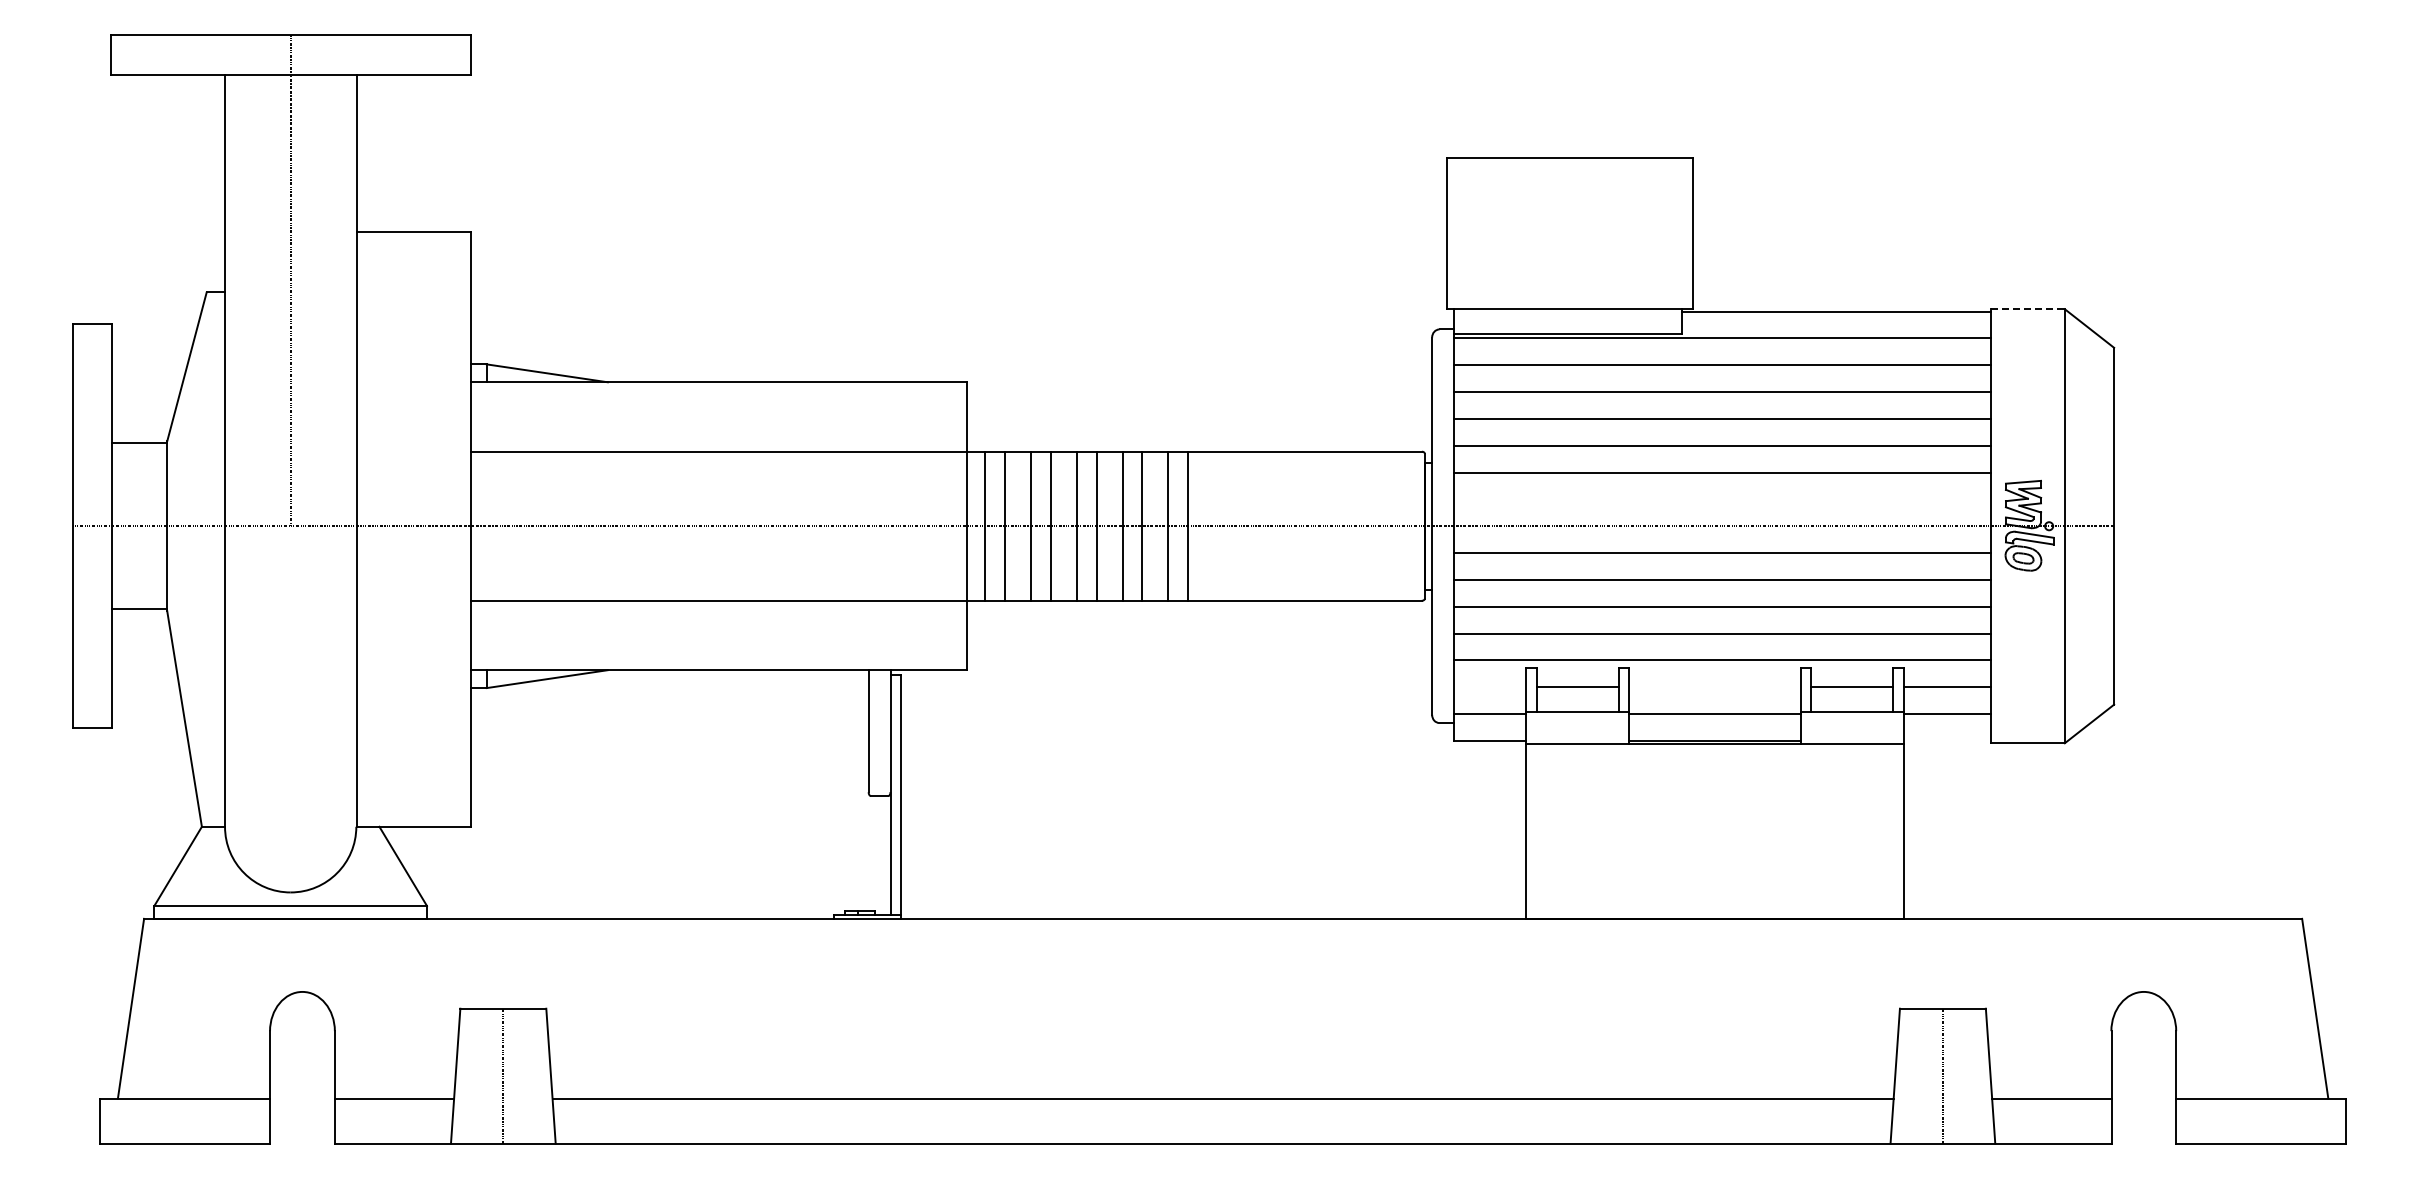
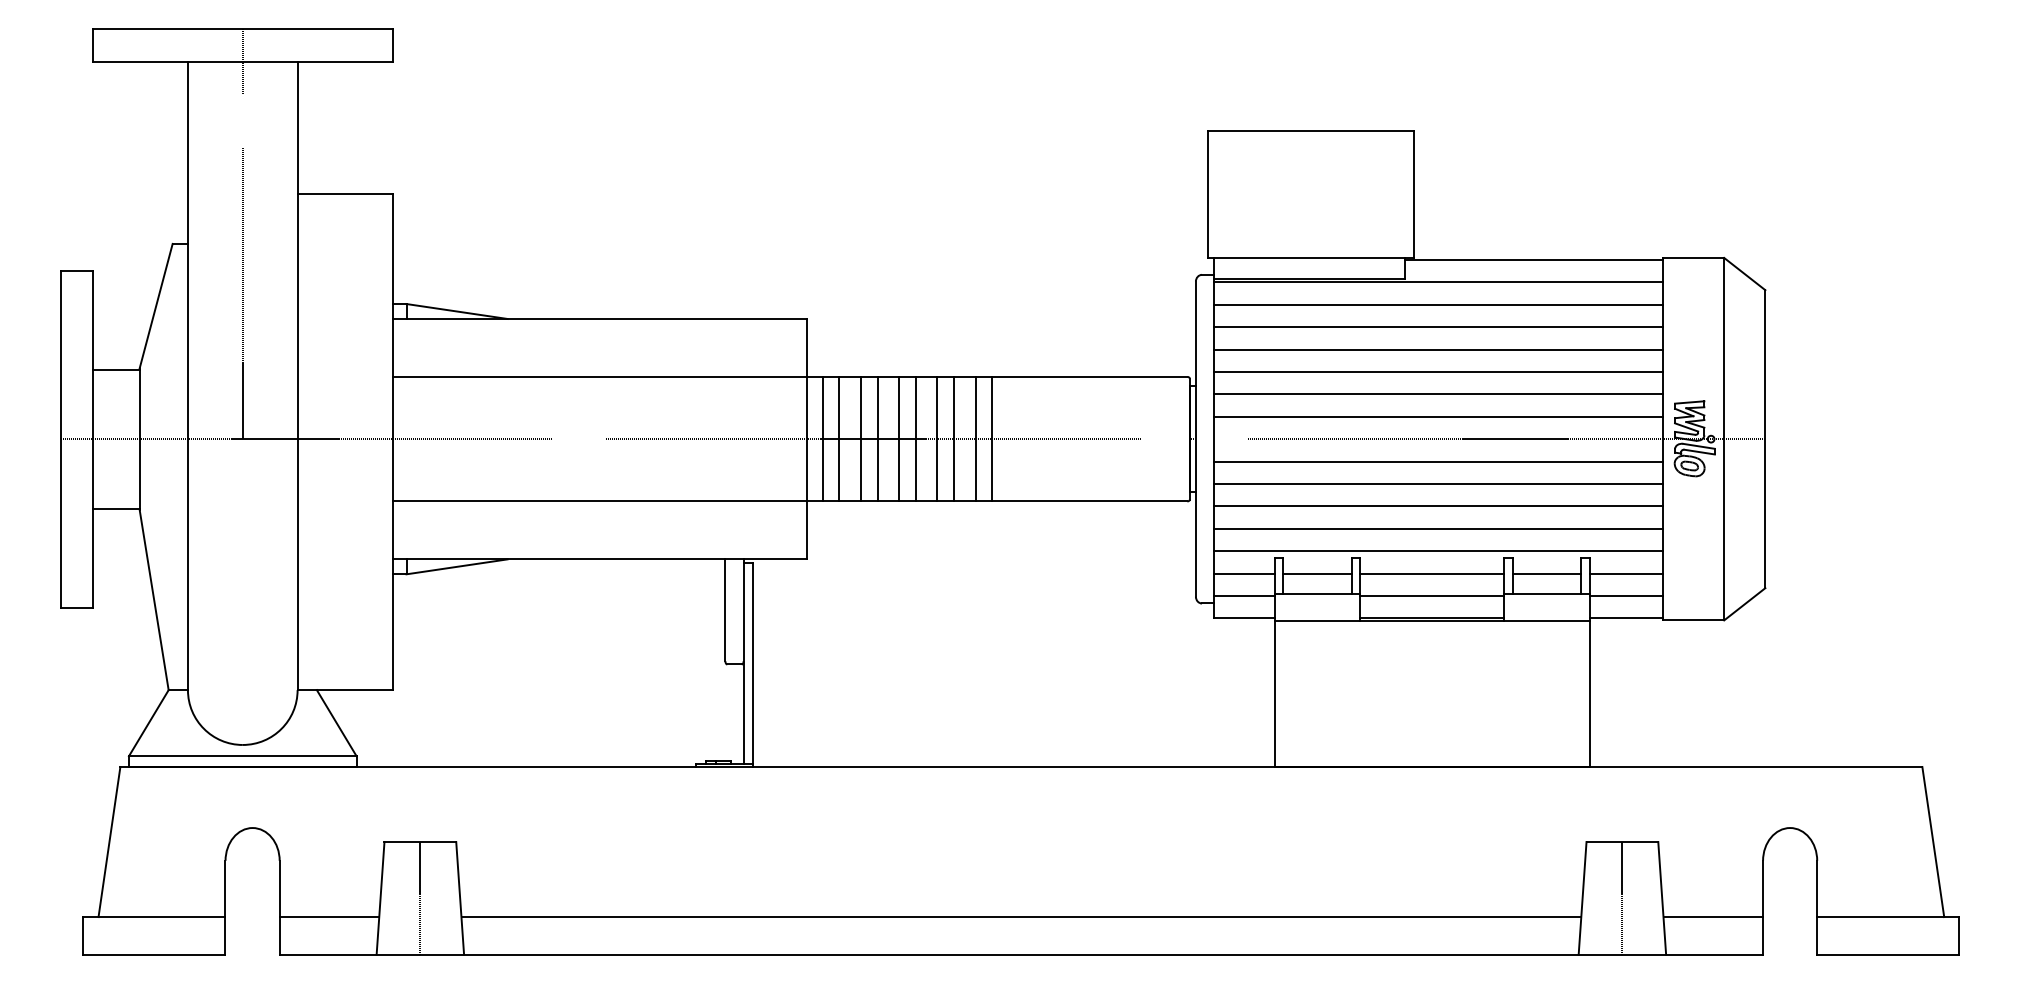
line: (2027, 309) -> (1693, 258), dashed -> solid
line: (1722, 499) -> (1438, 416), added
line: (1490, 687) -> (1244, 573), added
line: (1714, 687) -> (1431, 573), added
line: (1947, 740) -> (1626, 618), added

